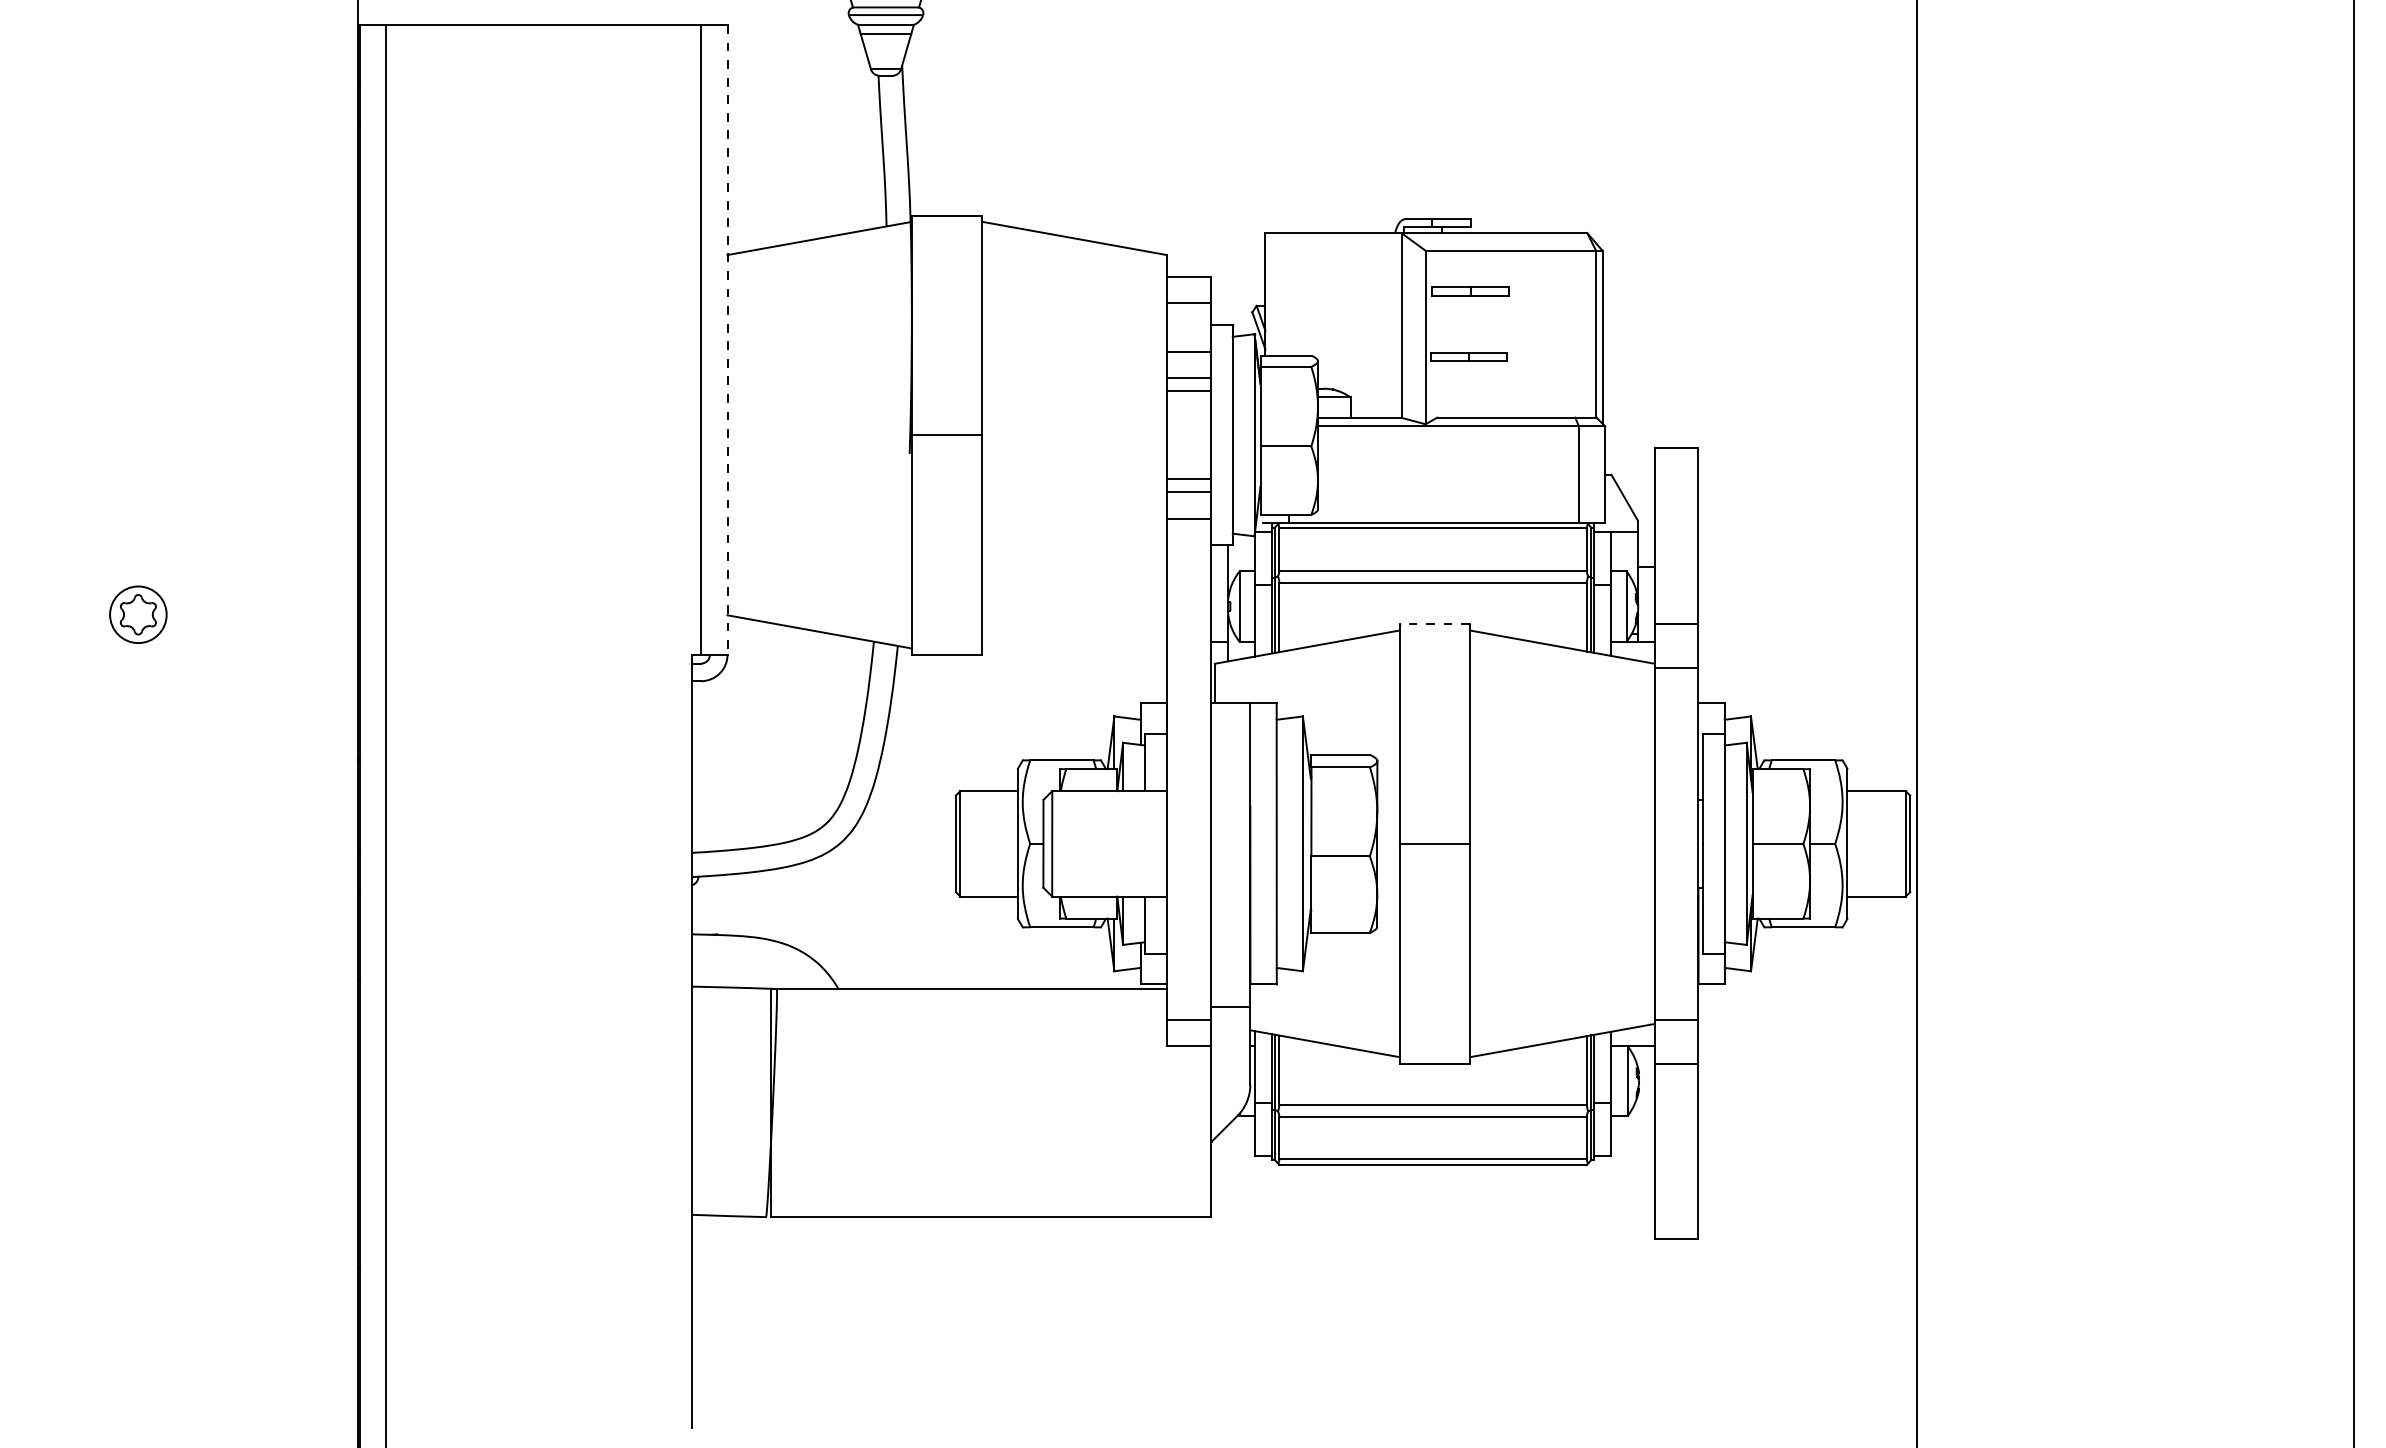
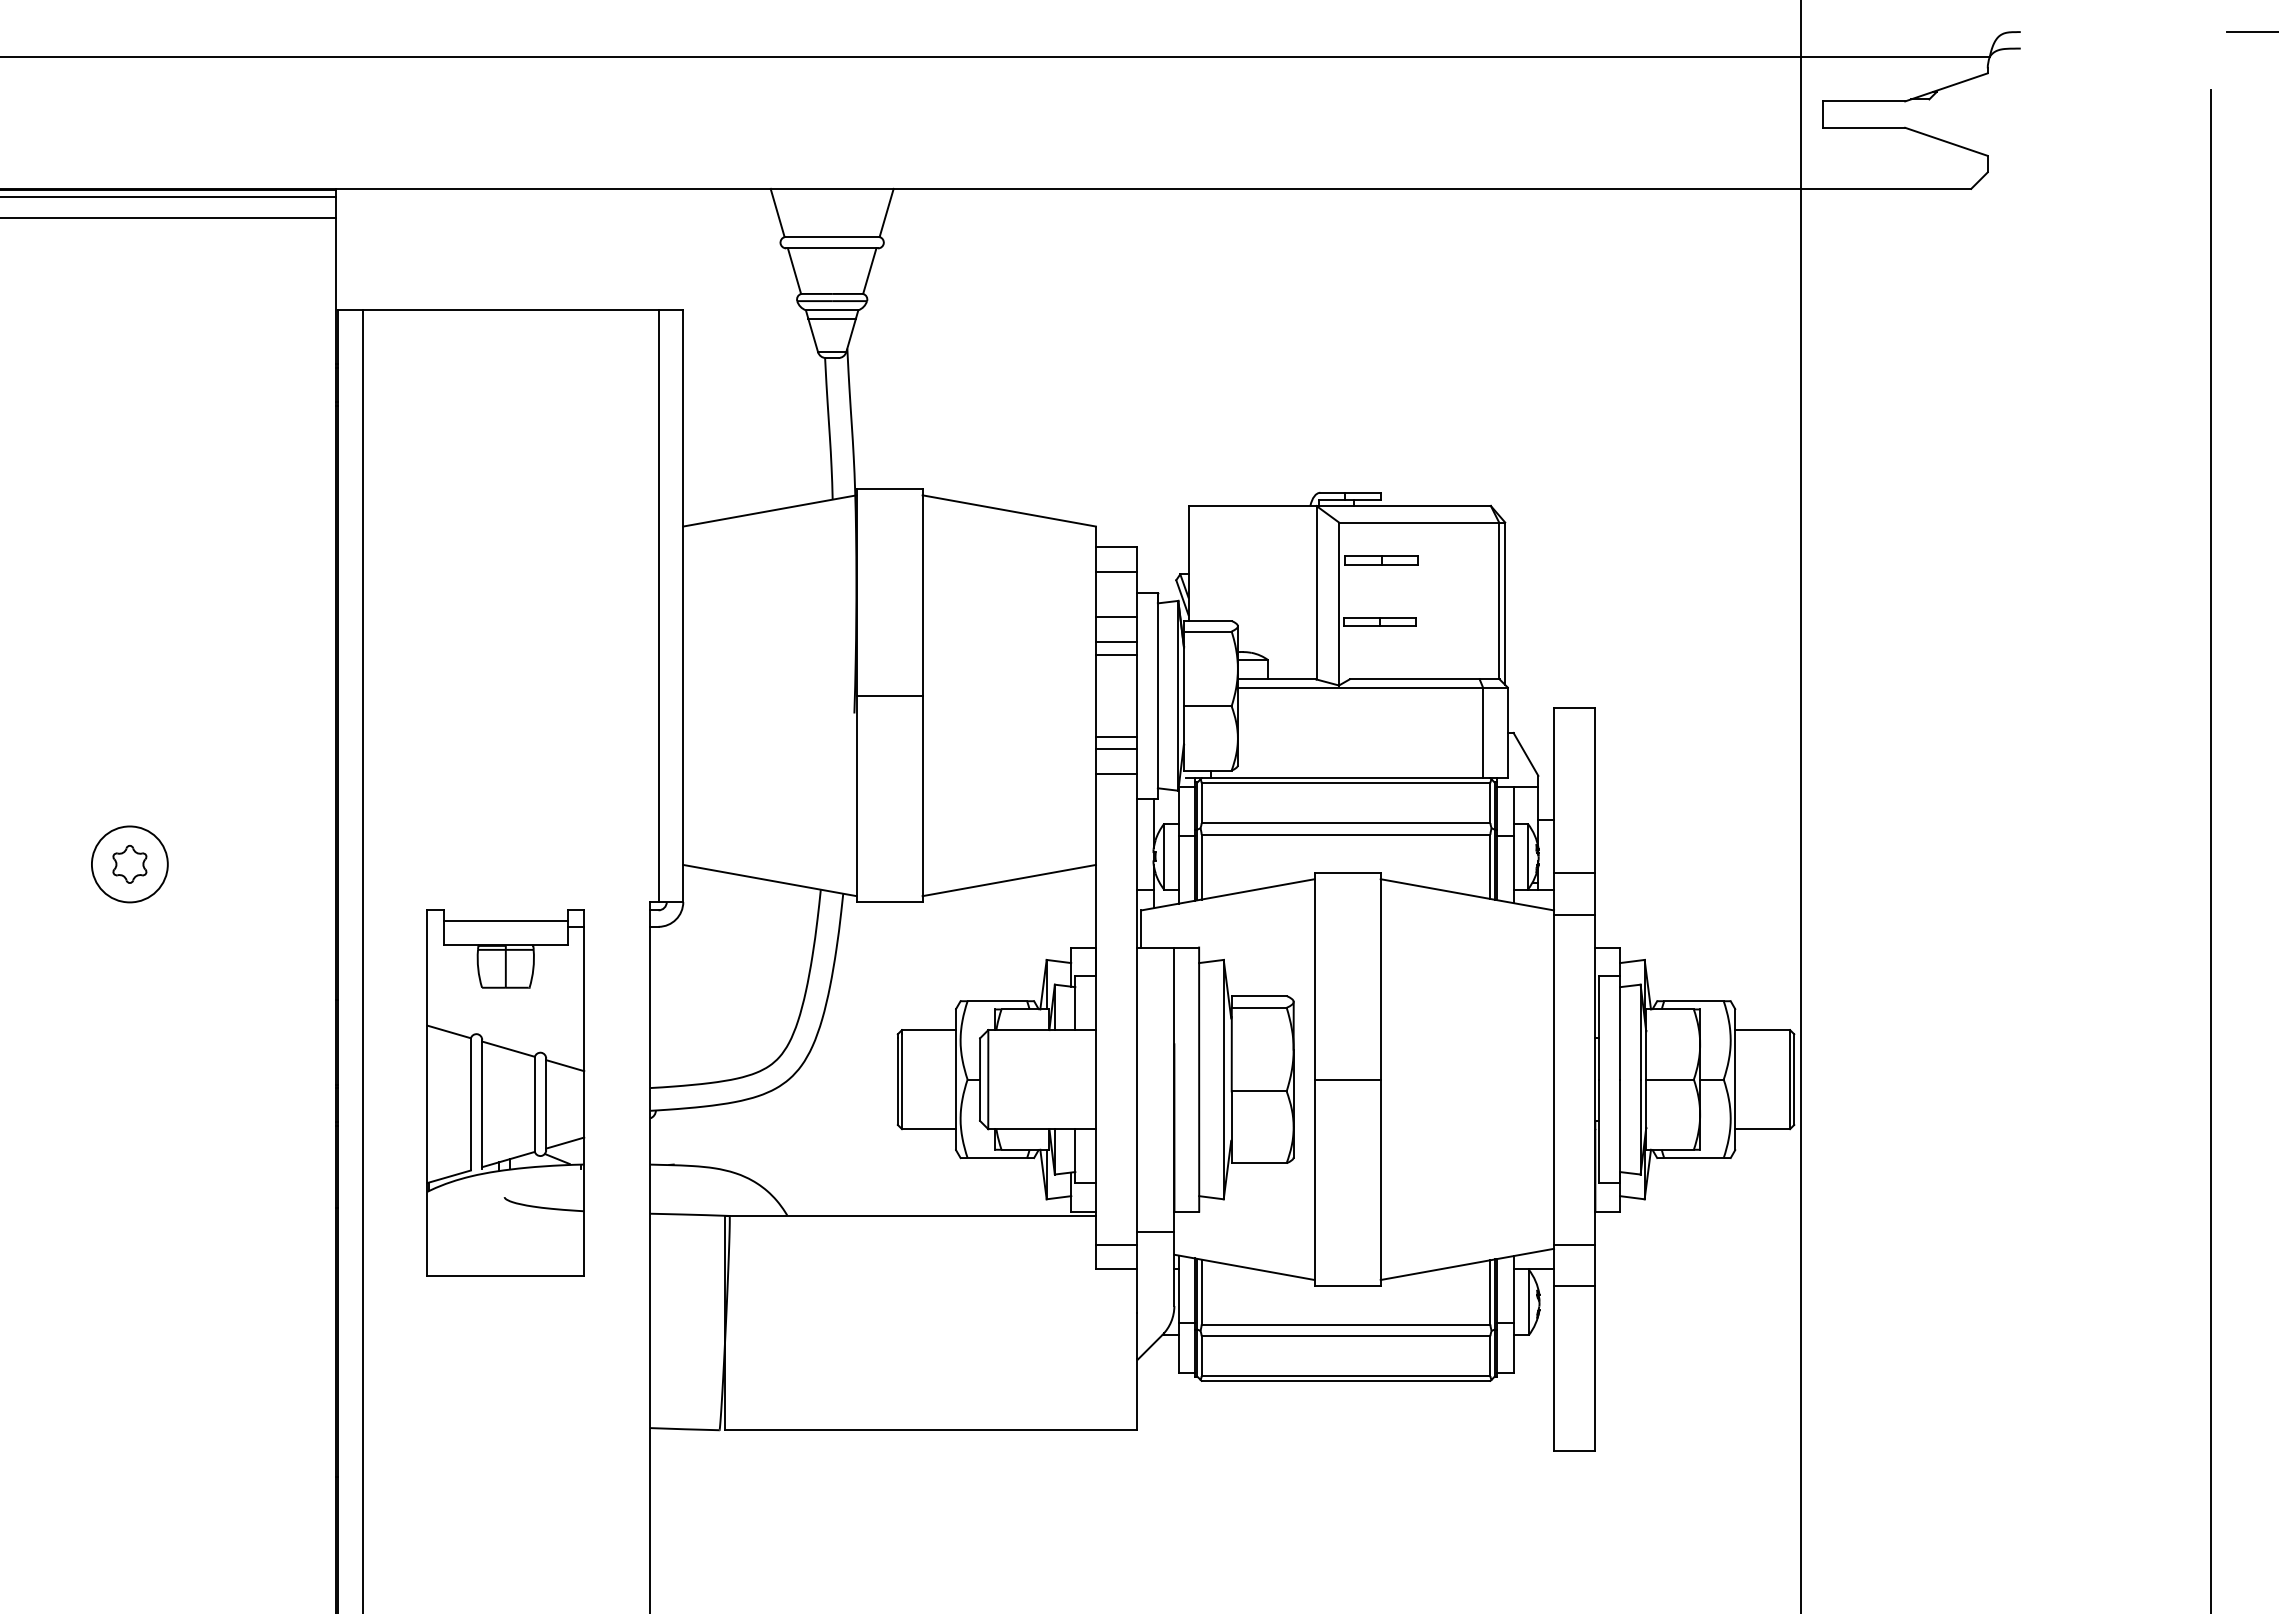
line: (727, 340) -> (683, 606), dashed -> solid
circle: (137, 614) -> (129, 864), size x1.43
line: (1434, 624) -> (1347, 873), dashed -> solid
line: (1073, 631) -> (1008, 880), added
part: (538, 857) -> (505, 1092), added

